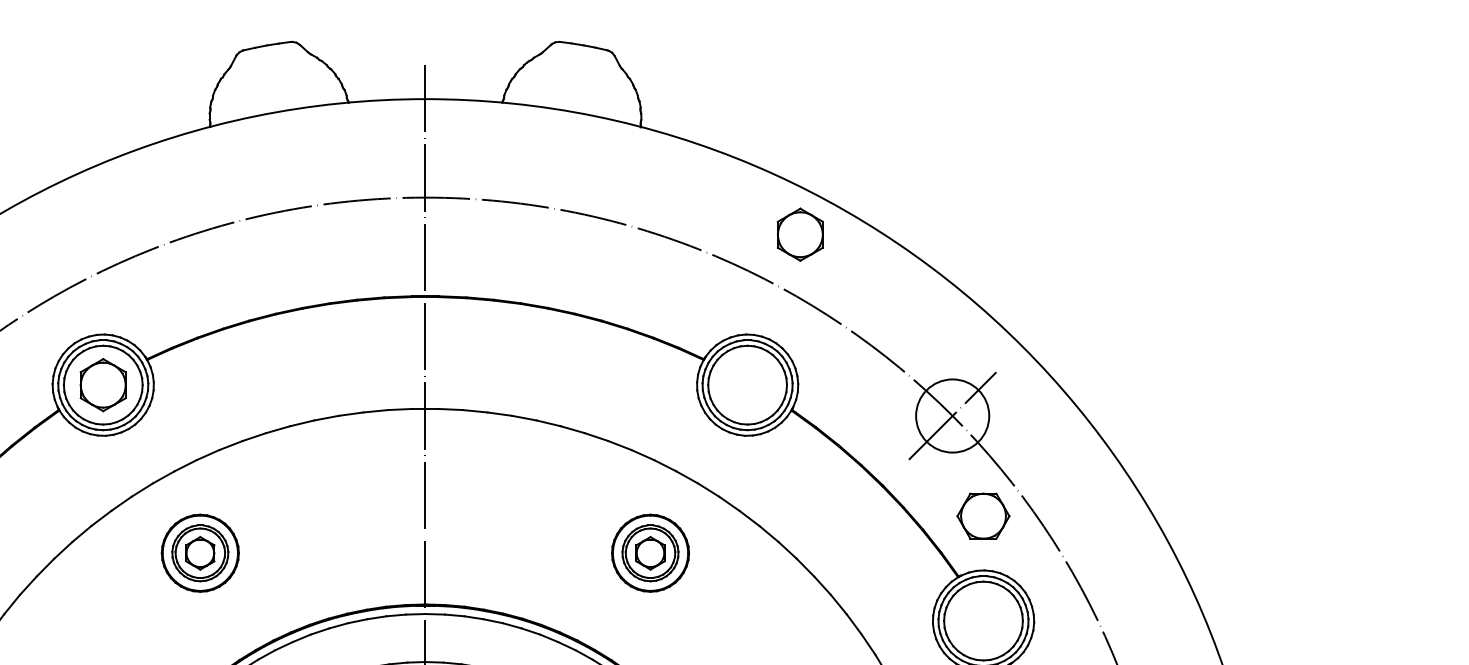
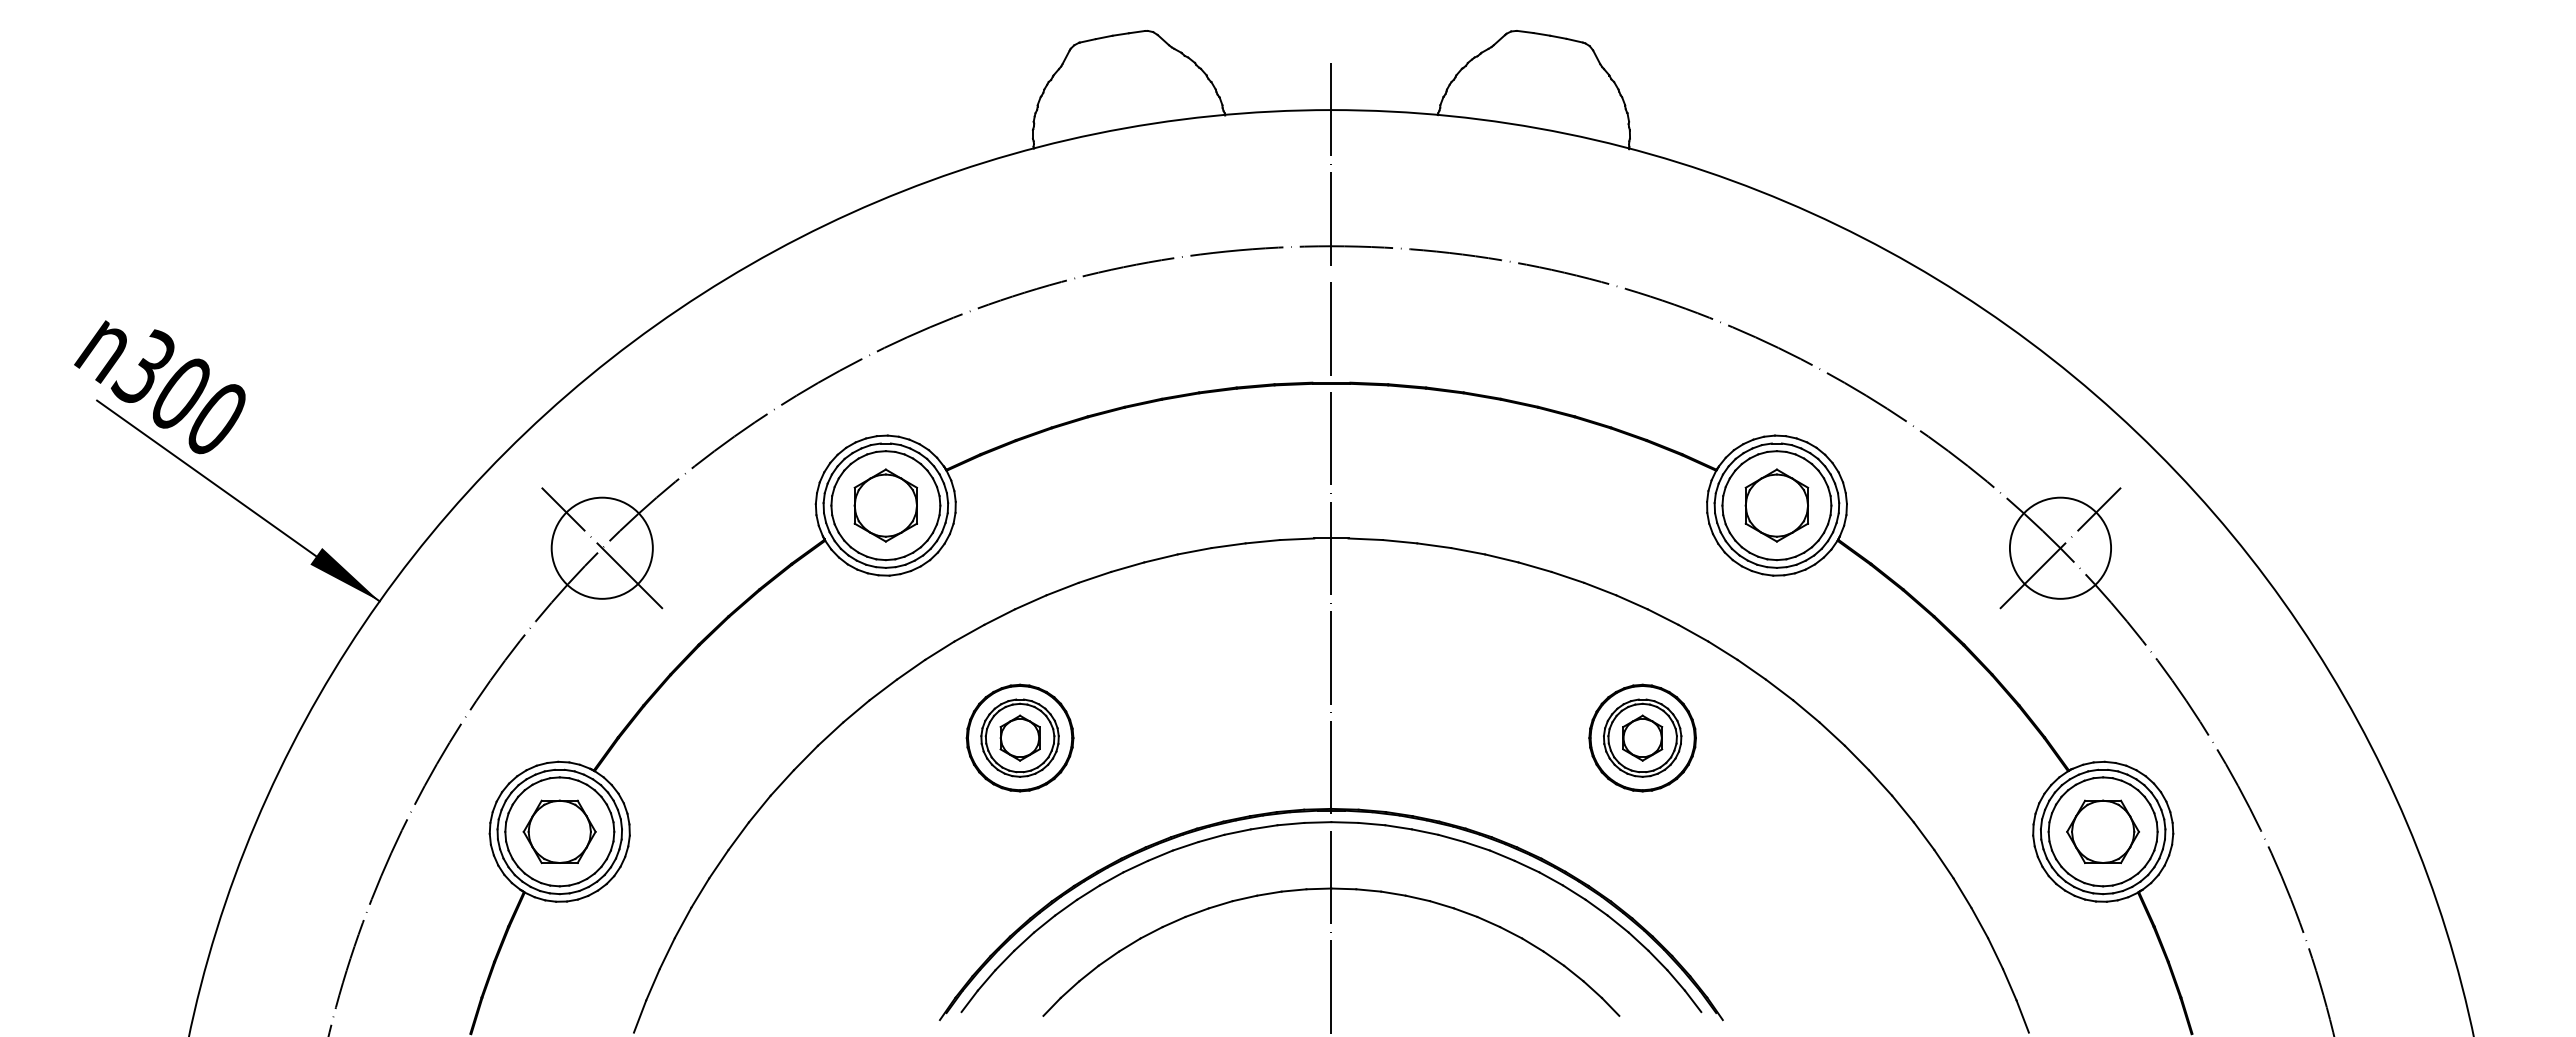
part: (800, 234) -> (1776, 505), moved
part: (983, 515) -> (2102, 831), moved

